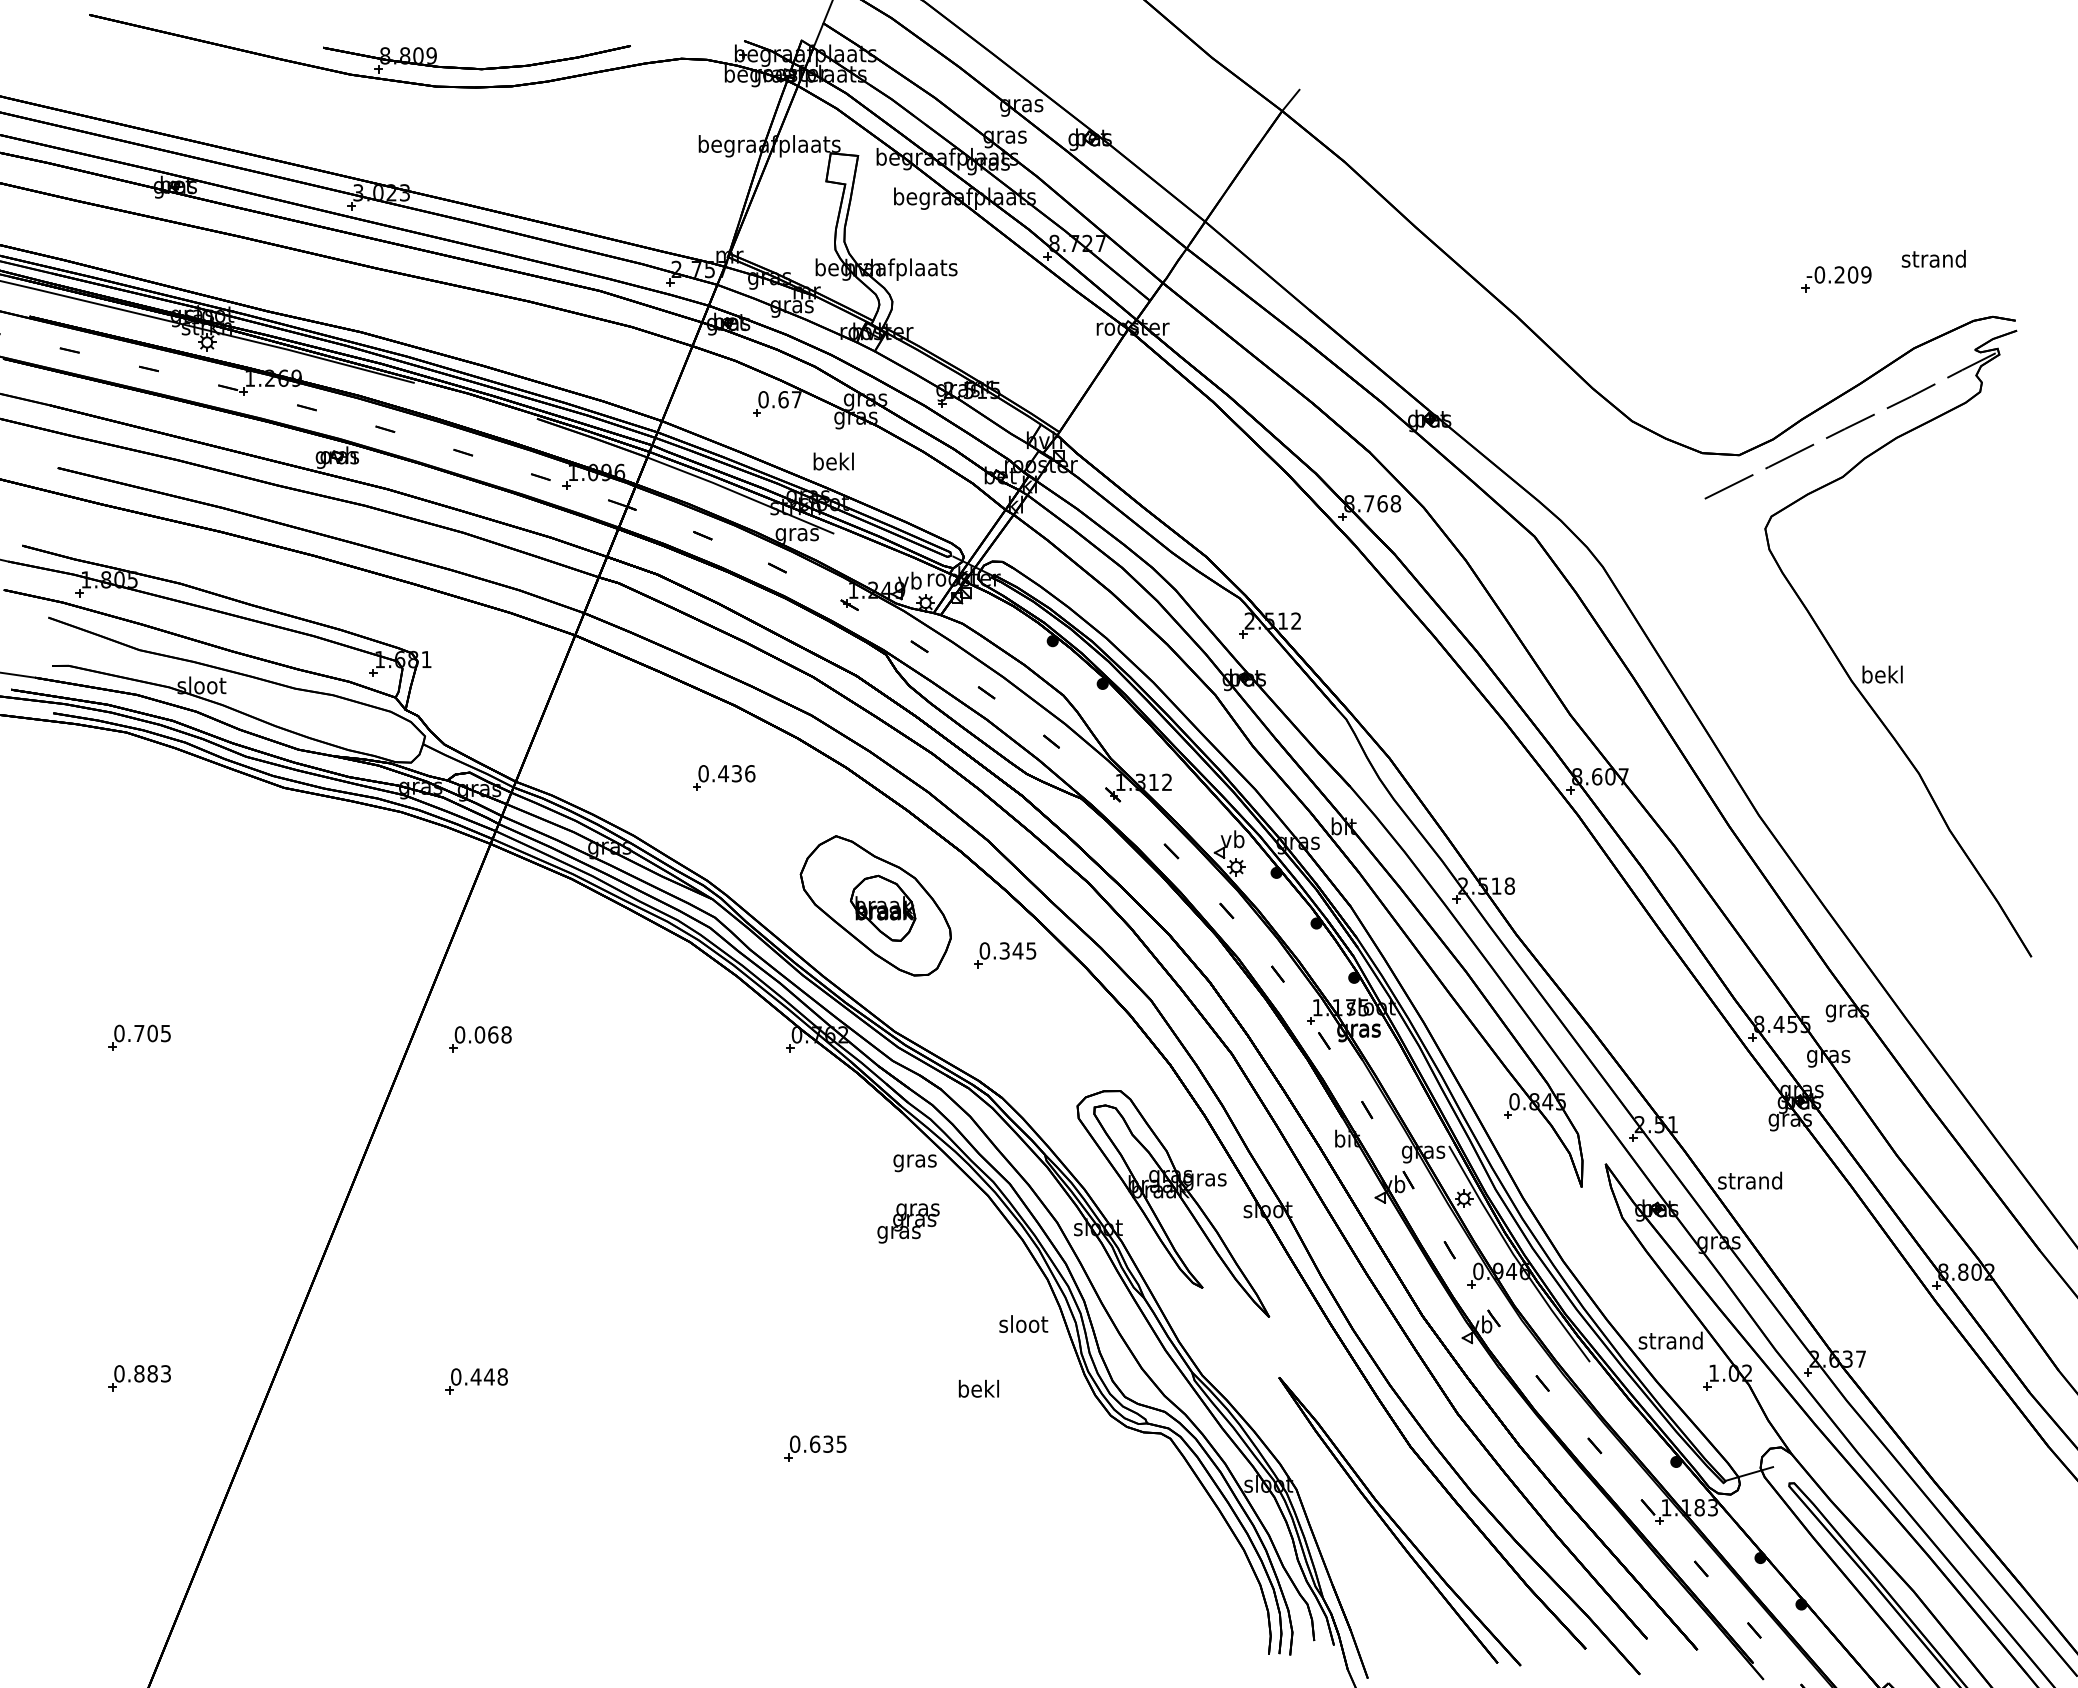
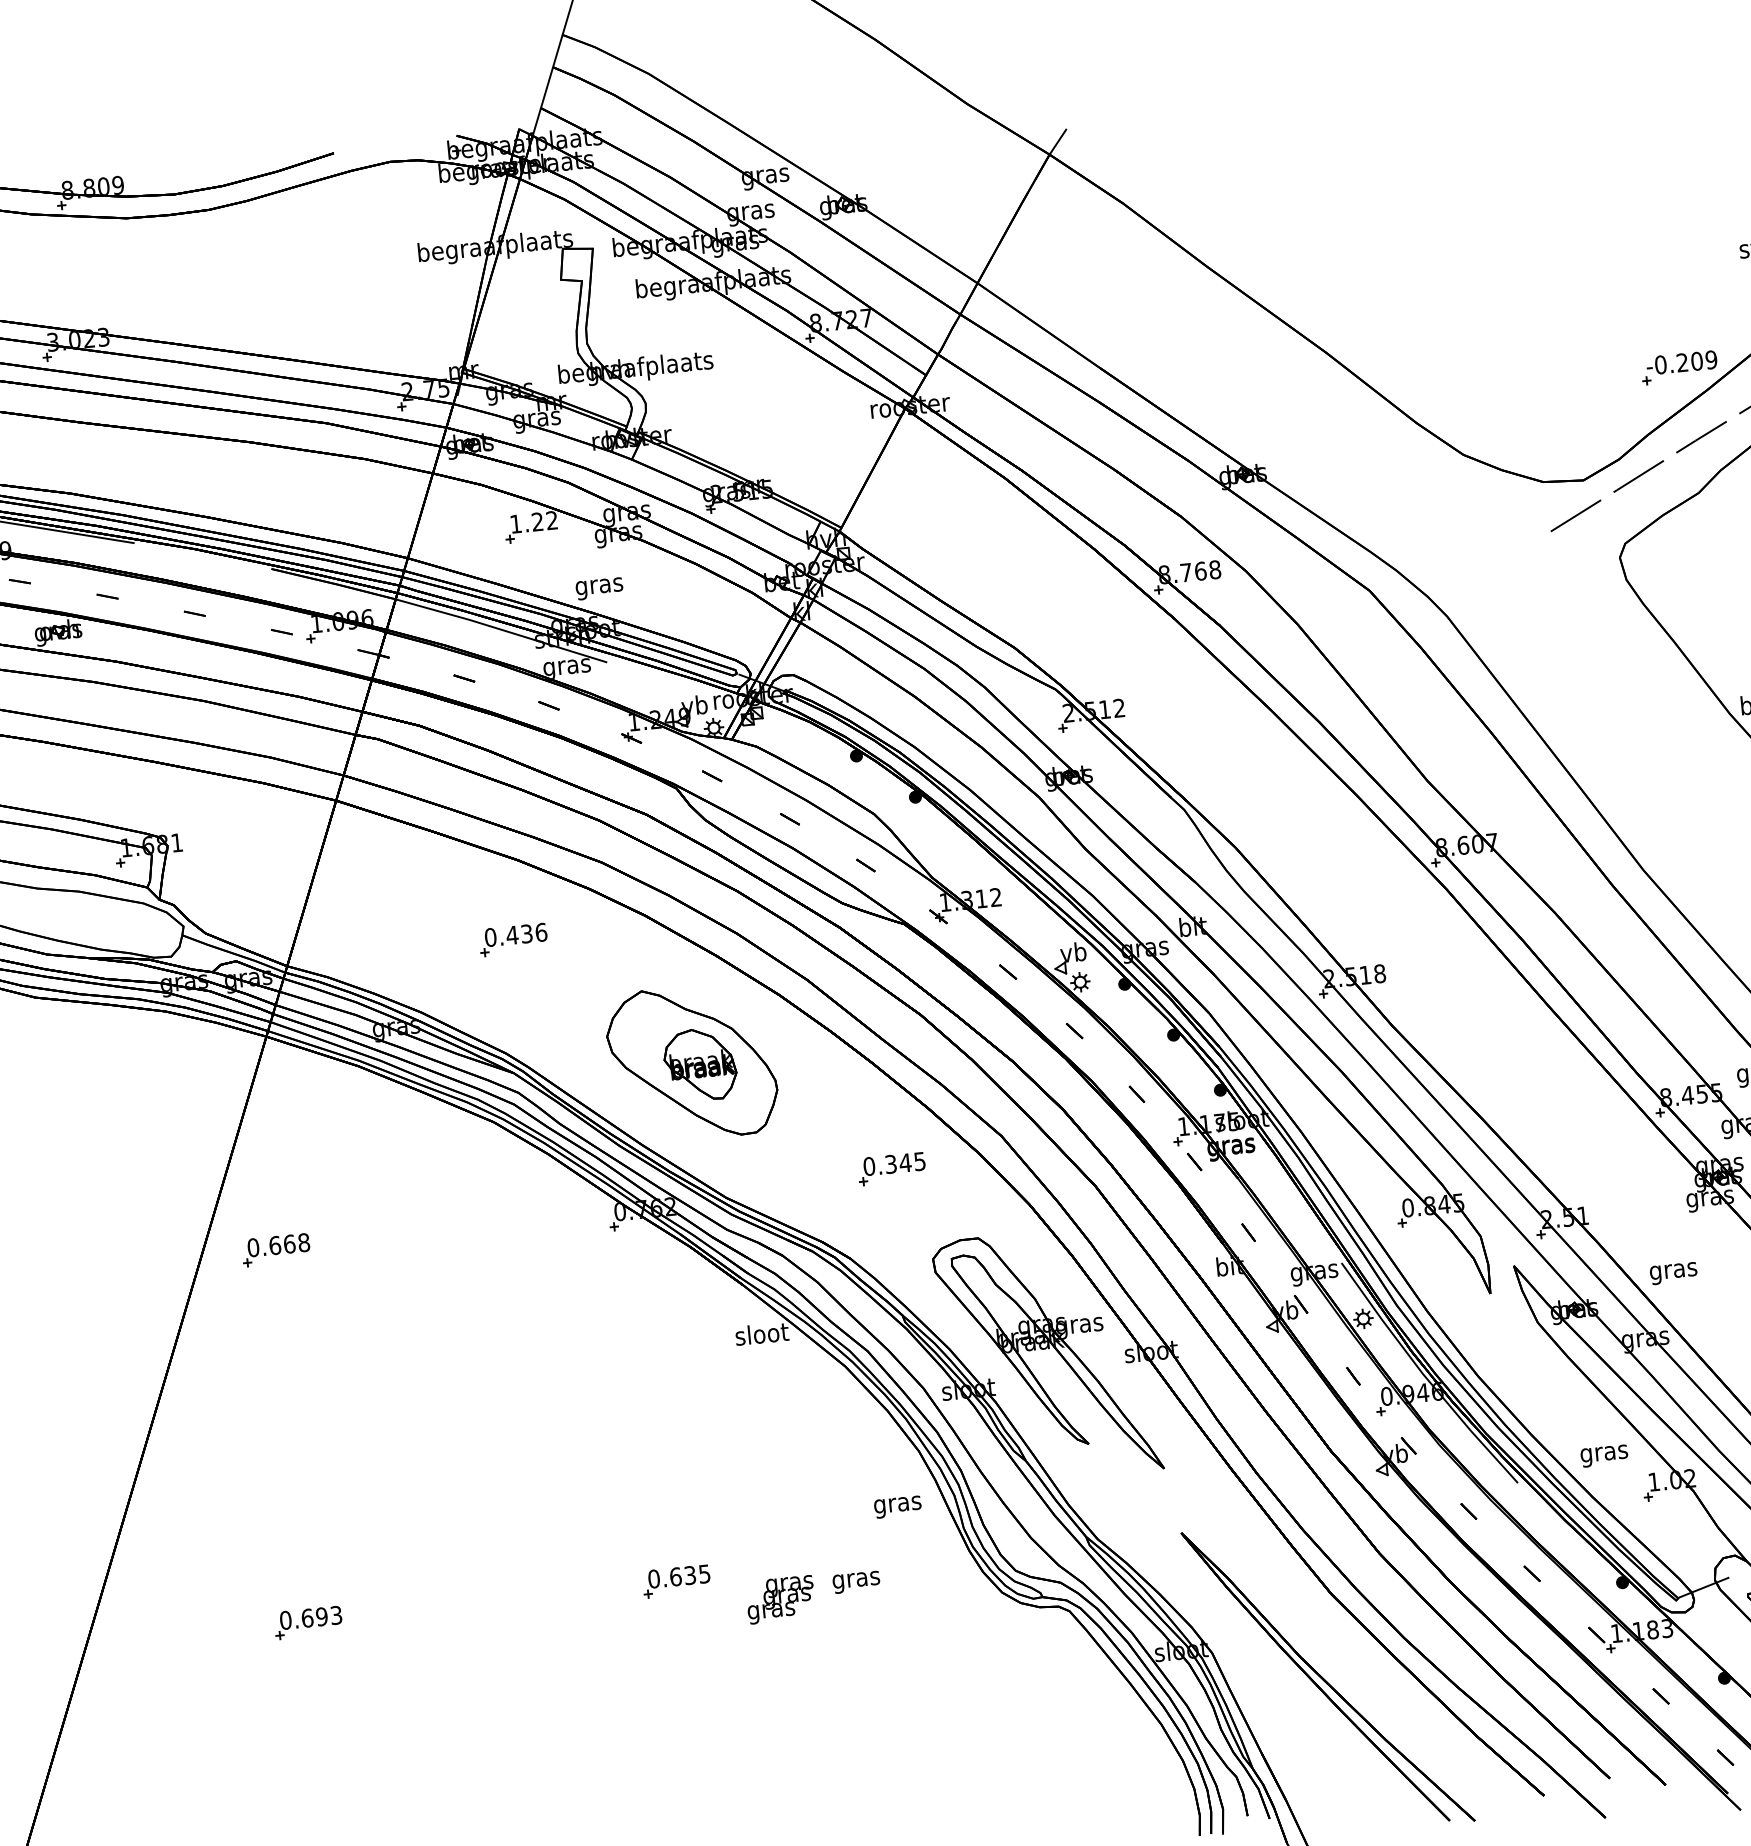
part: (1836, 279) -> (1679, 368), moved
text: (779, 399) -> (533, 522), 0.67 -> 1.22
text: (833, 463) -> (598, 586), bekl -> gras
part: (1005, 955) -> (892, 1169), moved
text: (479, 1034) -> (274, 1245), 0.068 -> 0.668
text: (915, 1160) -> (762, 1335), gras -> sloot
text: (1750, 1182) -> (1673, 1270), strand -> gras
text: (908, 1223) -> (780, 1599), moved
text: (1023, 1326) -> (897, 1504), sloot -> gras
text: (1670, 1342) -> (1603, 1453), strand -> gras
text: (488, 1376) -> (320, 1616), 0.448 -> 0.693
text: (978, 1390) -> (855, 1579), bekl -> gras
part: (815, 1448) -> (676, 1581), moved

